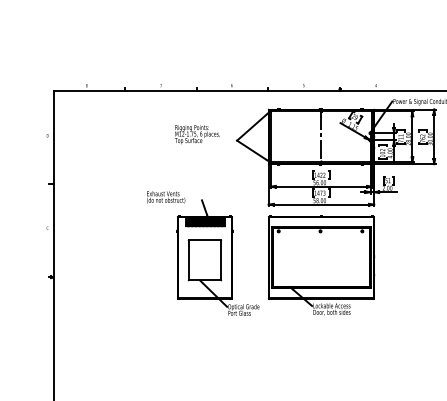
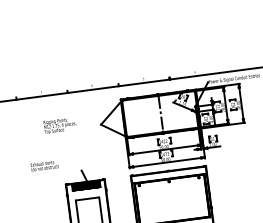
text: (197, 134) -> (60, 125), moved
text: (166, 197) -> (45, 166), moved

